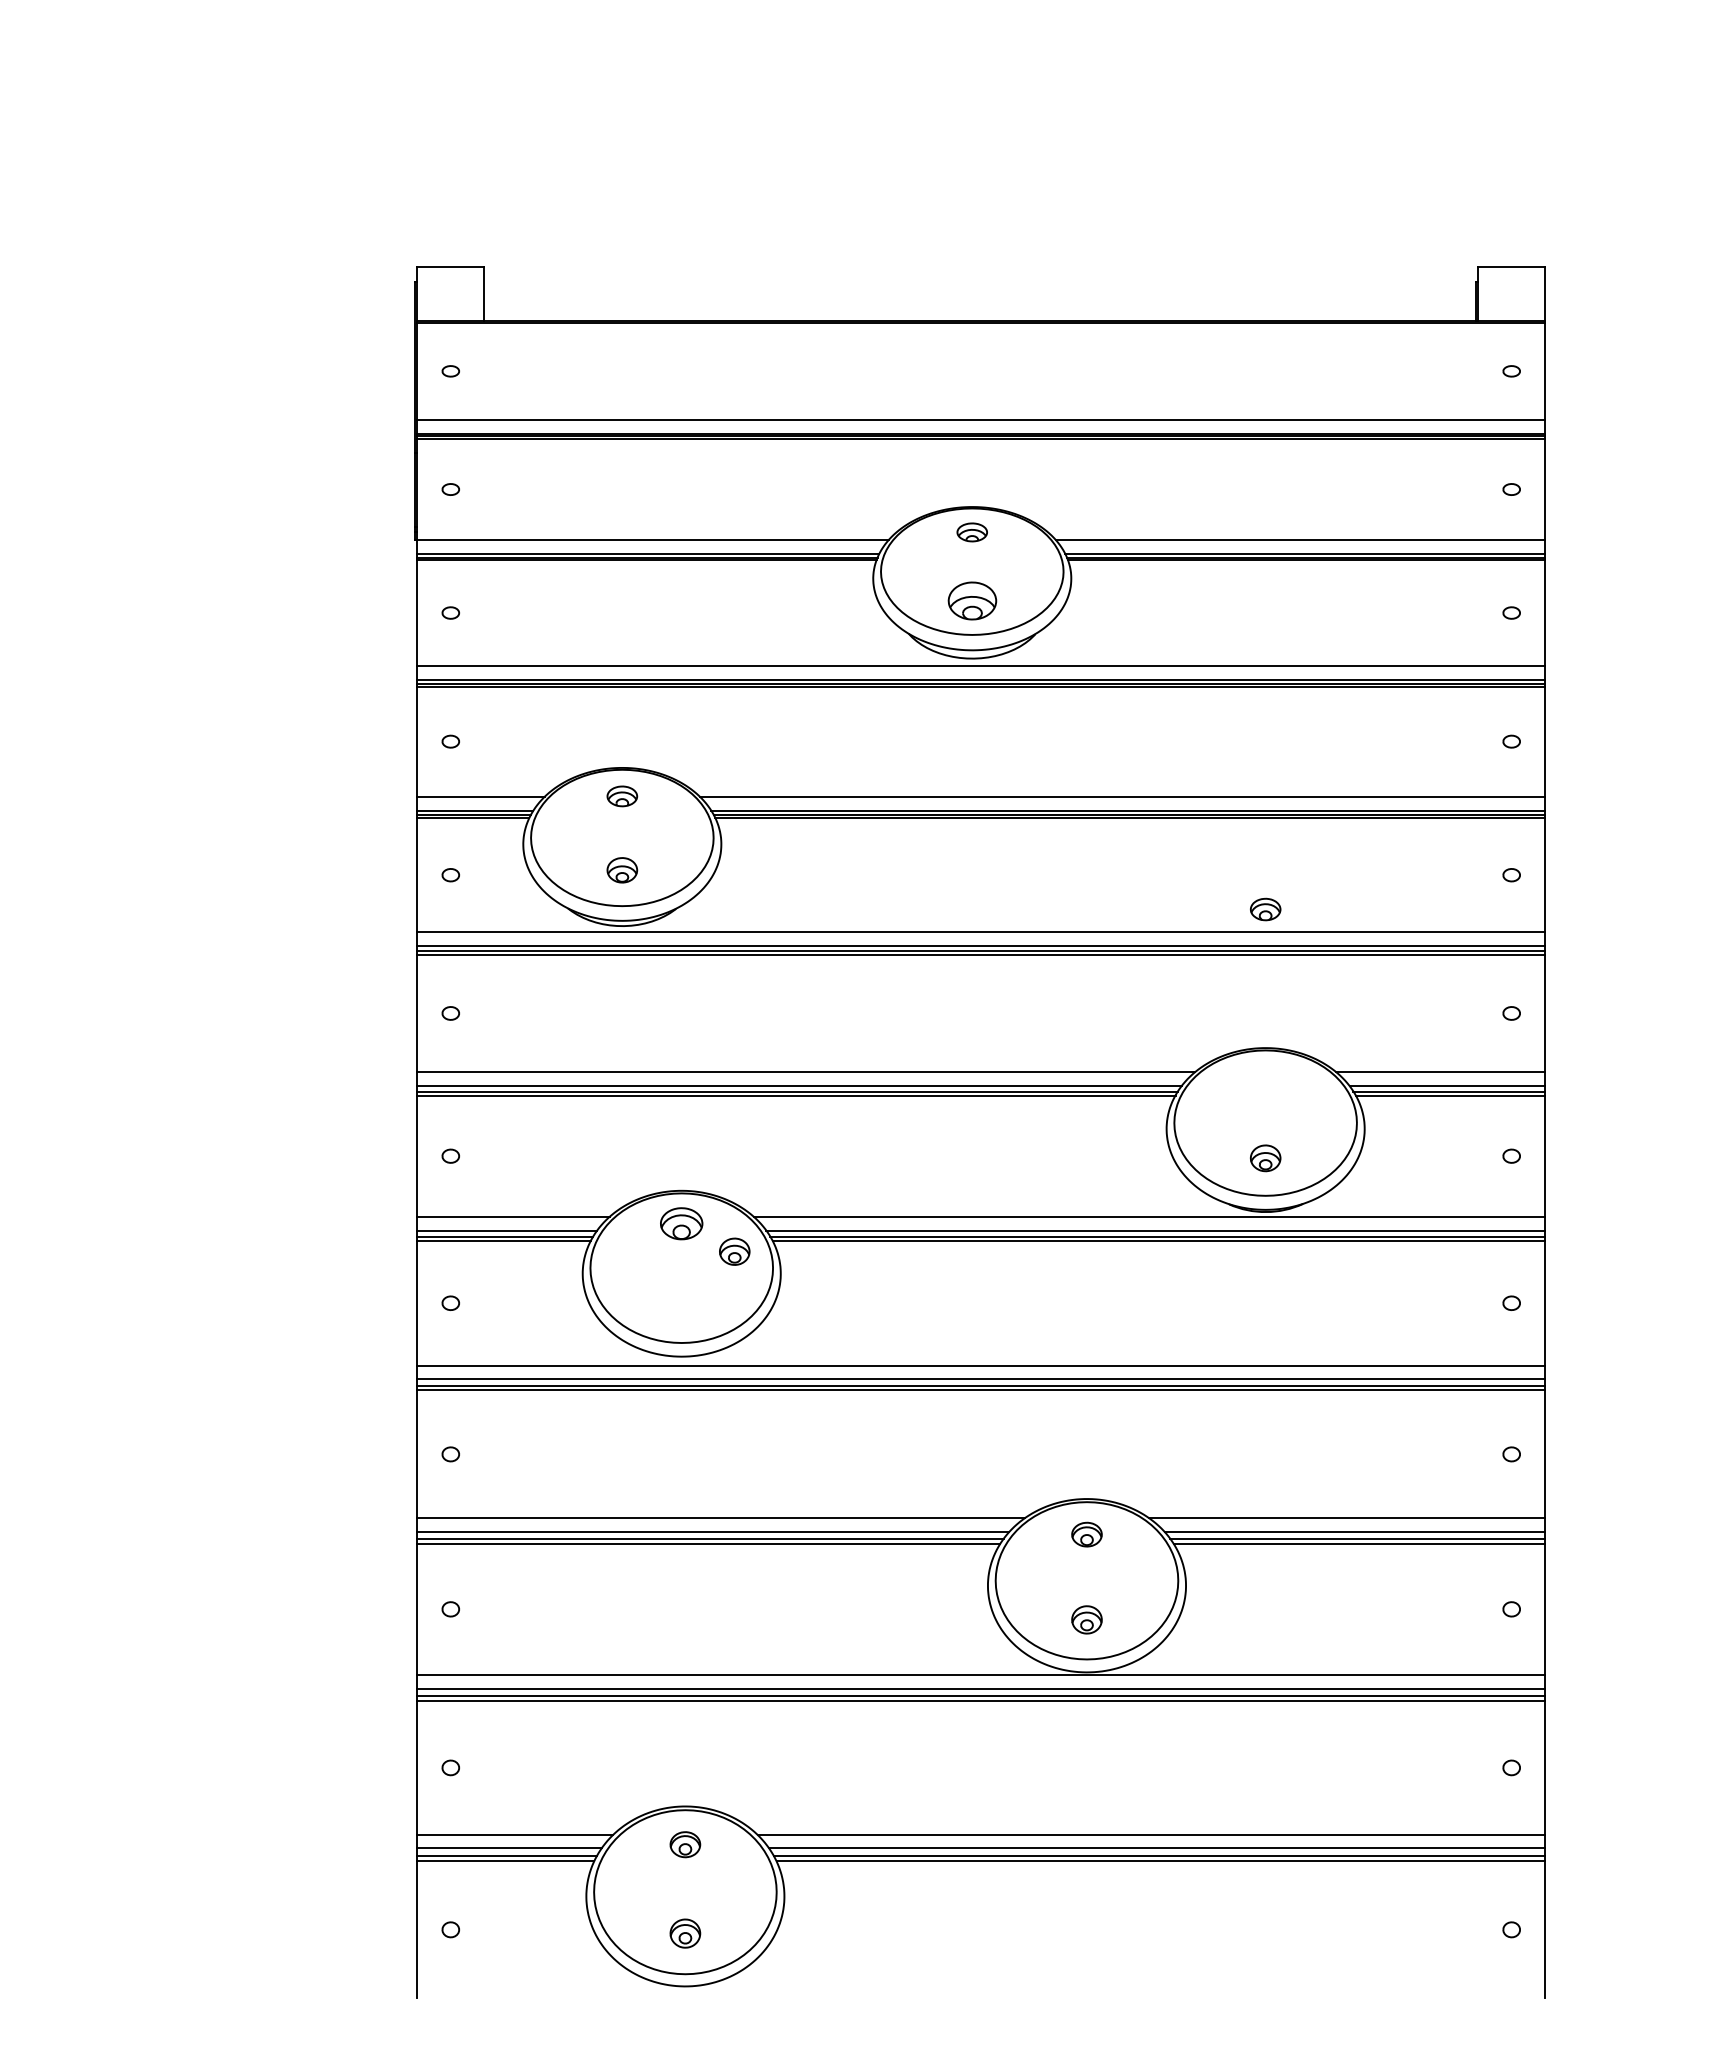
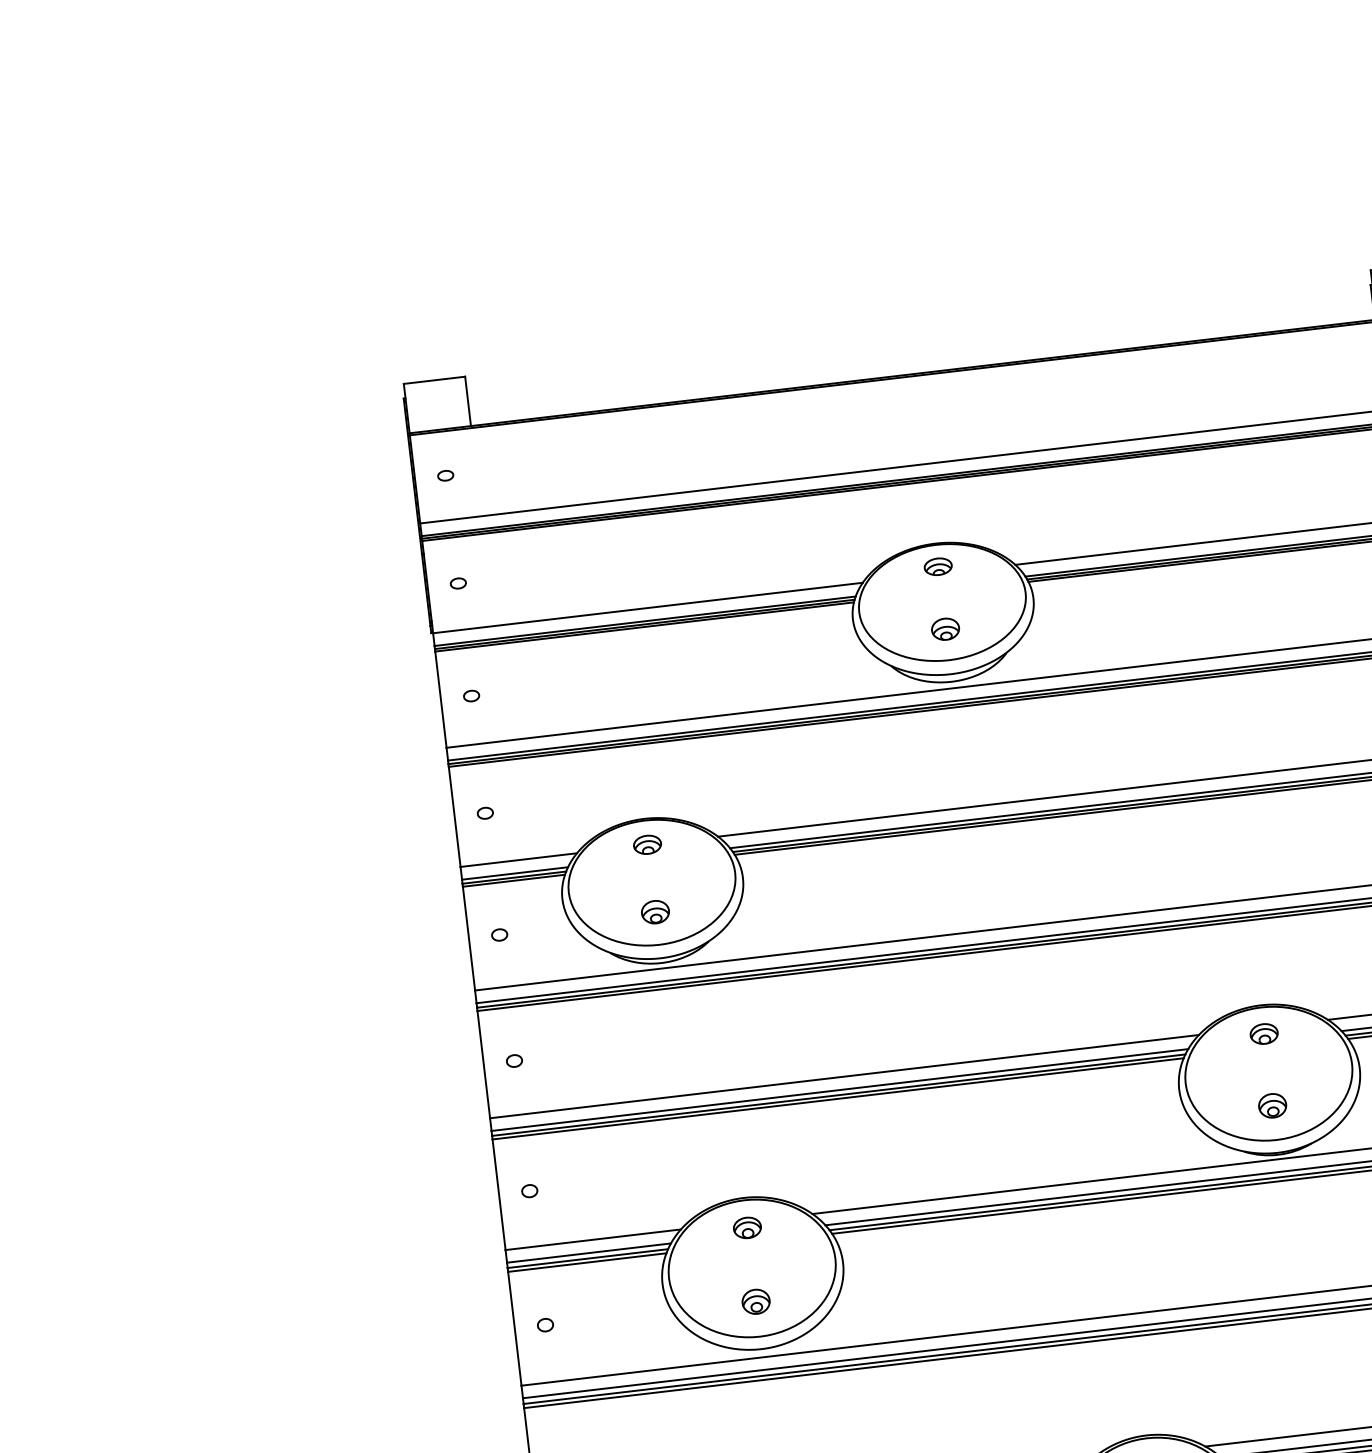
part: (971, 600) -> (944, 628), size x0.62
part: (1265, 909) -> (1264, 1033), moved
part: (681, 1223) -> (747, 1227), size x0.71
part: (734, 1251) -> (755, 1301), moved

